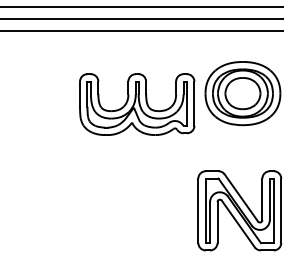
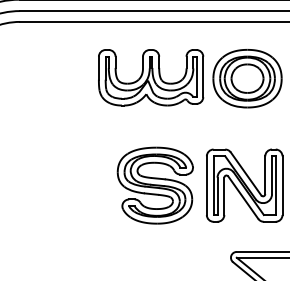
part: (137, 104) -> (151, 77), moved
part: (140, 210) -> (154, 185), added

